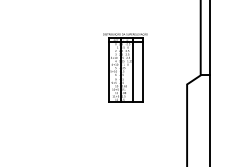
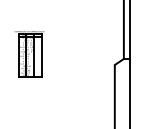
part: (125, 68) -> (29, 54), moved

